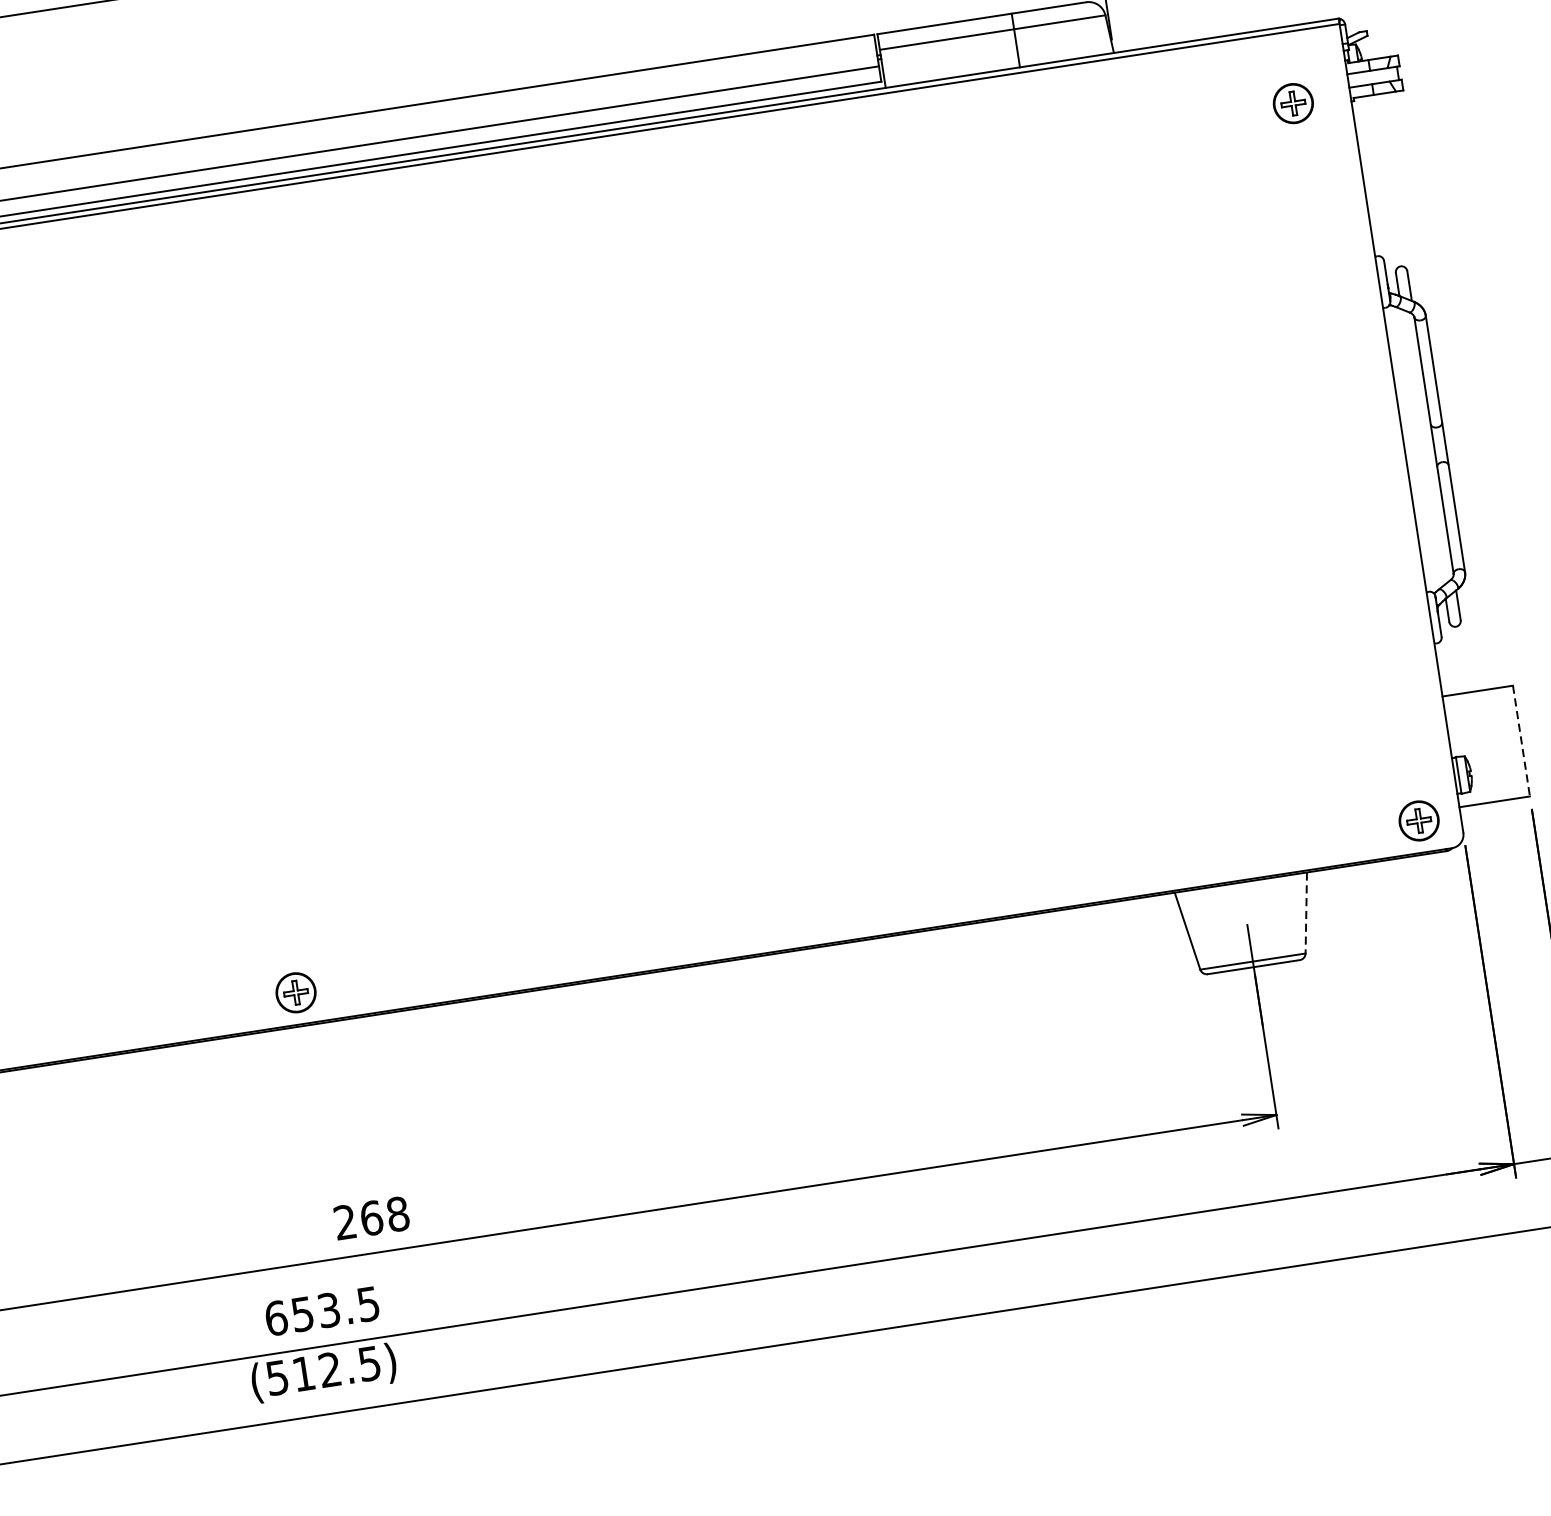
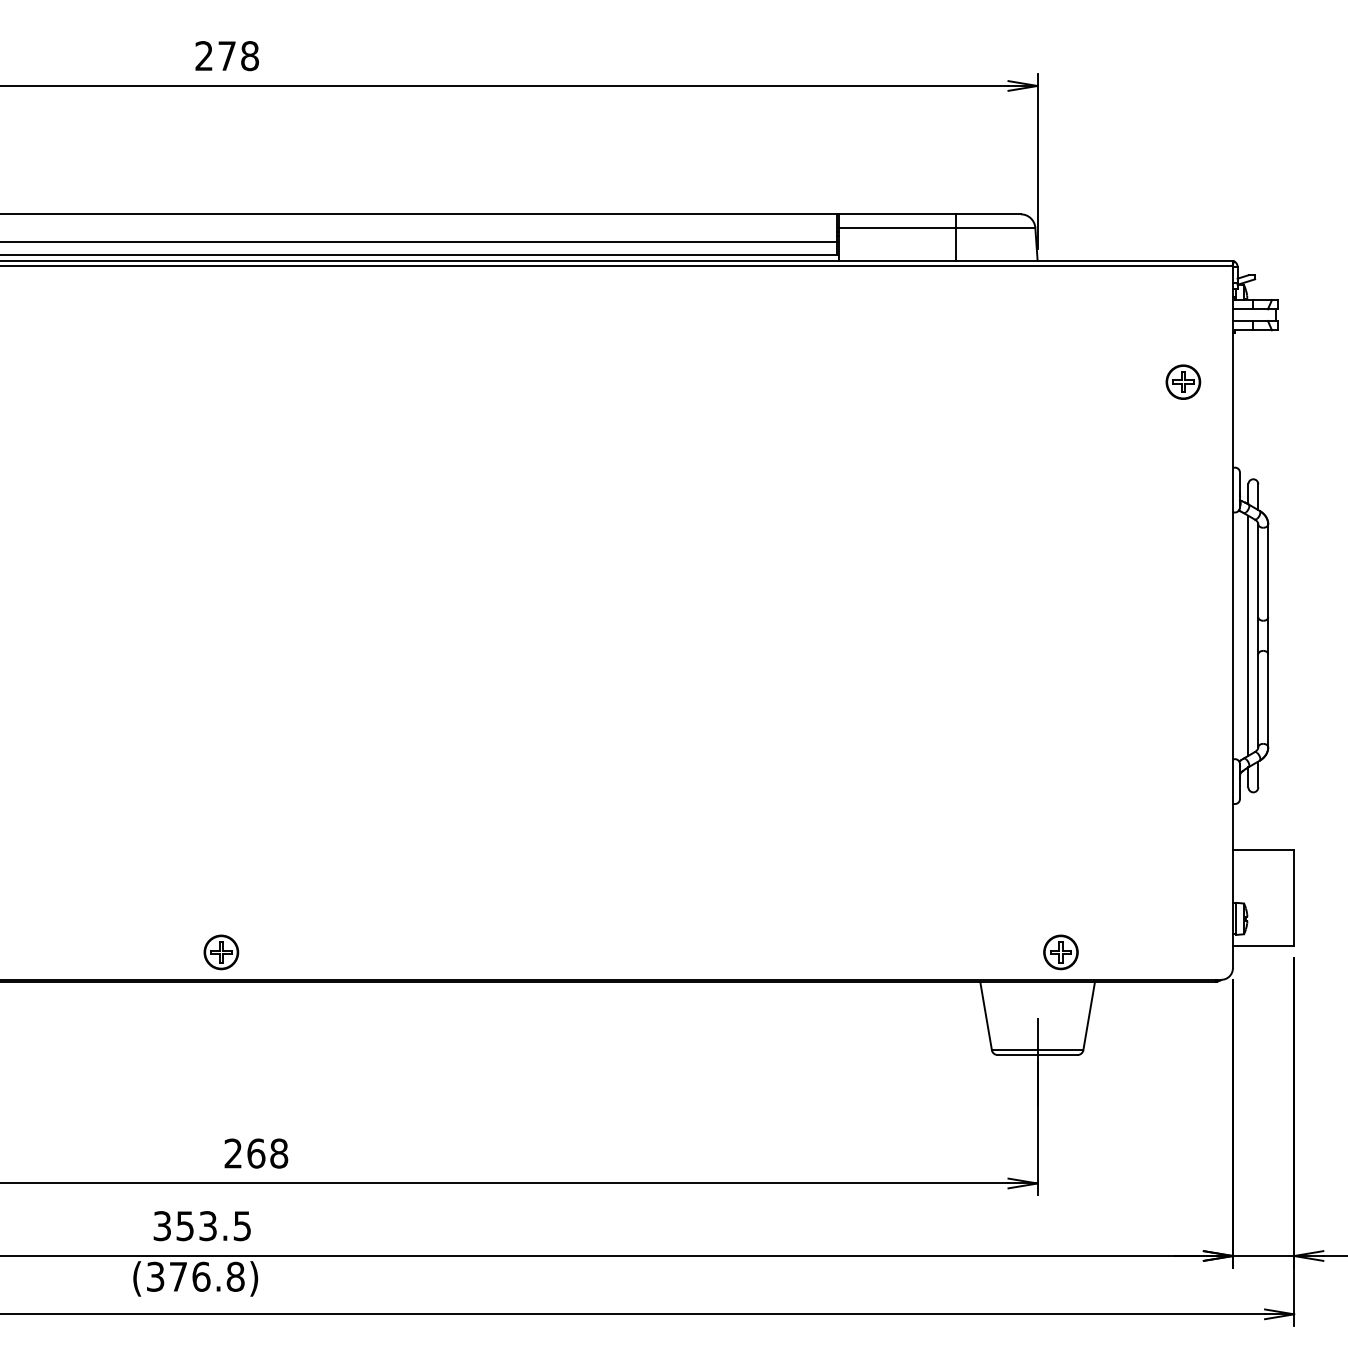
part: (1293, 102) -> (1183, 381), moved
line: (1422, 447) -> (1248, 635), added
line: (1521, 741) -> (1294, 898), dashed -> solid
part: (1418, 821) -> (1060, 952), moved
line: (1306, 912) -> (1089, 1015), dashed -> solid
text: (276, 1318) -> (162, 1226), 653.5 -> 353.5
text: (323, 1370) -> (195, 1276), (512.5) -> (376.8)

